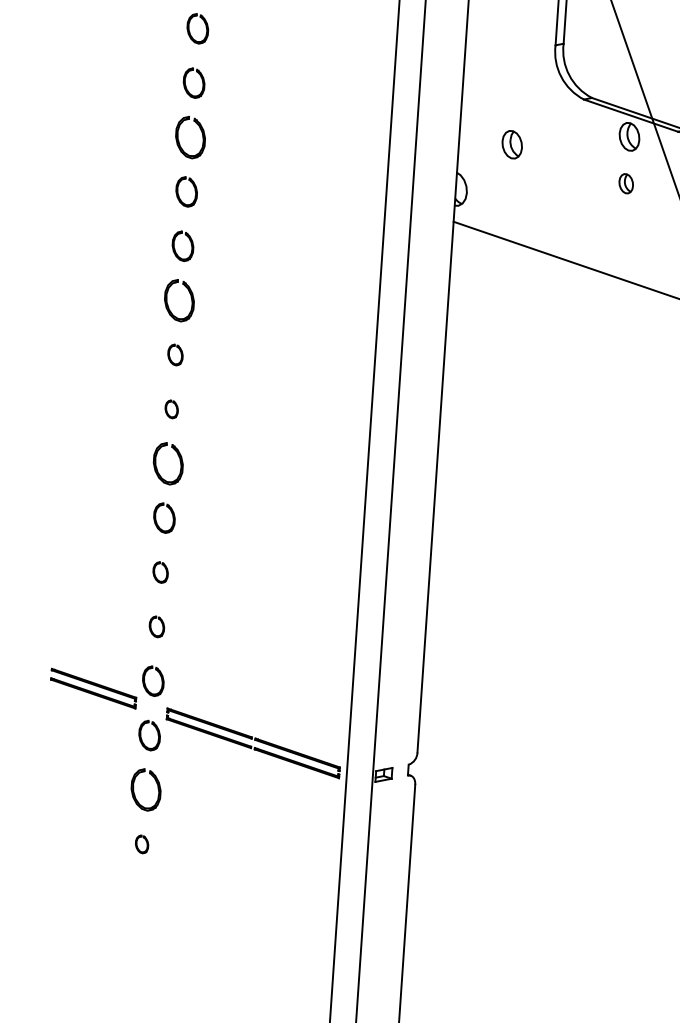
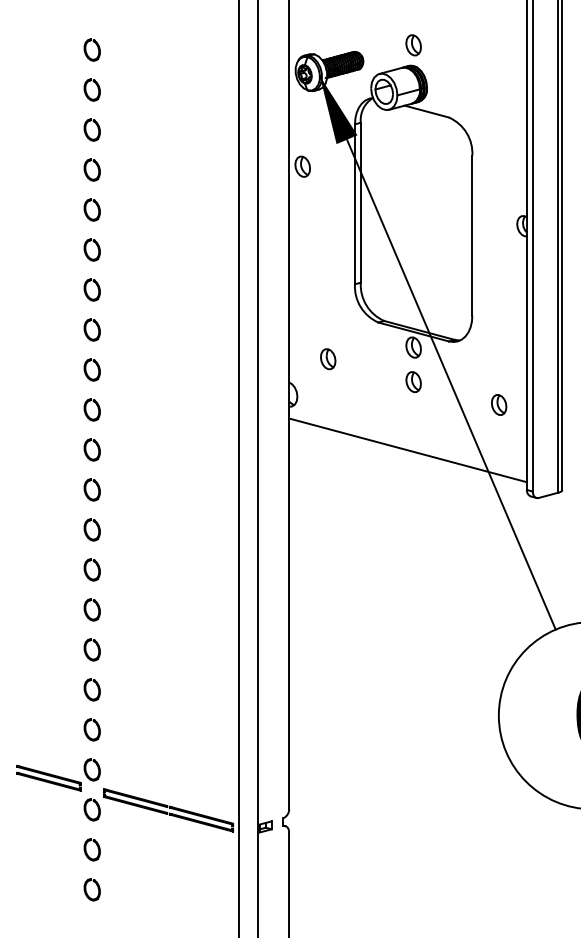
part: (189, 136) -> (91, 369), size x0.71
part: (626, 182) -> (413, 381), size x1.43
part: (178, 299) -> (91, 489), size x0.71
part: (174, 354) -> (91, 529), size x1.43
part: (170, 408) -> (91, 569), size x1.67
part: (167, 463) -> (91, 609), size x0.71
part: (159, 571) -> (91, 689), size x1.43
part: (156, 626) -> (91, 729), size x1.43
part: (144, 789) -> (91, 849), size x0.71
part: (141, 843) -> (91, 889), size x1.67

